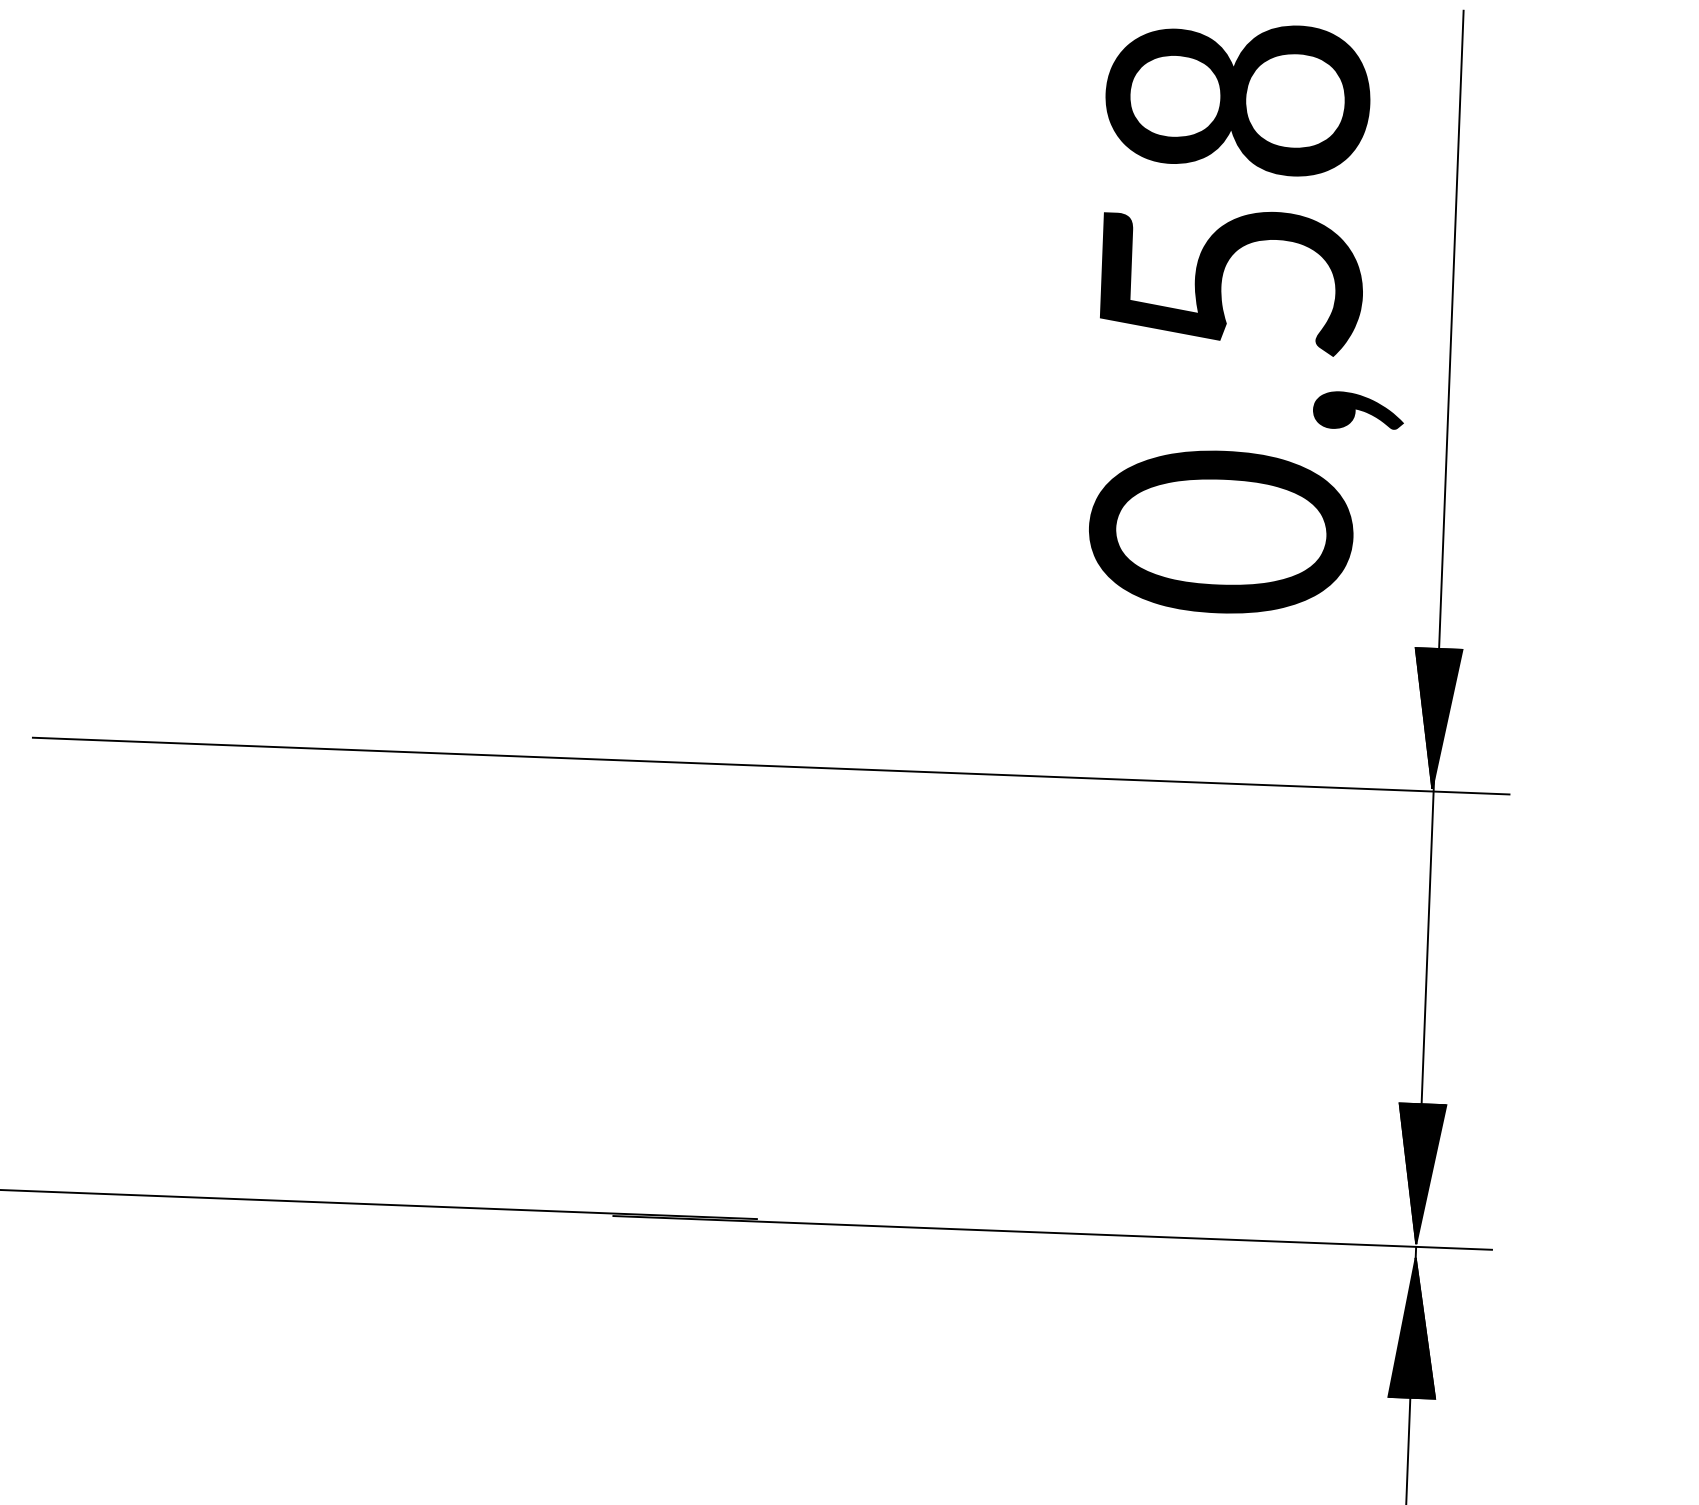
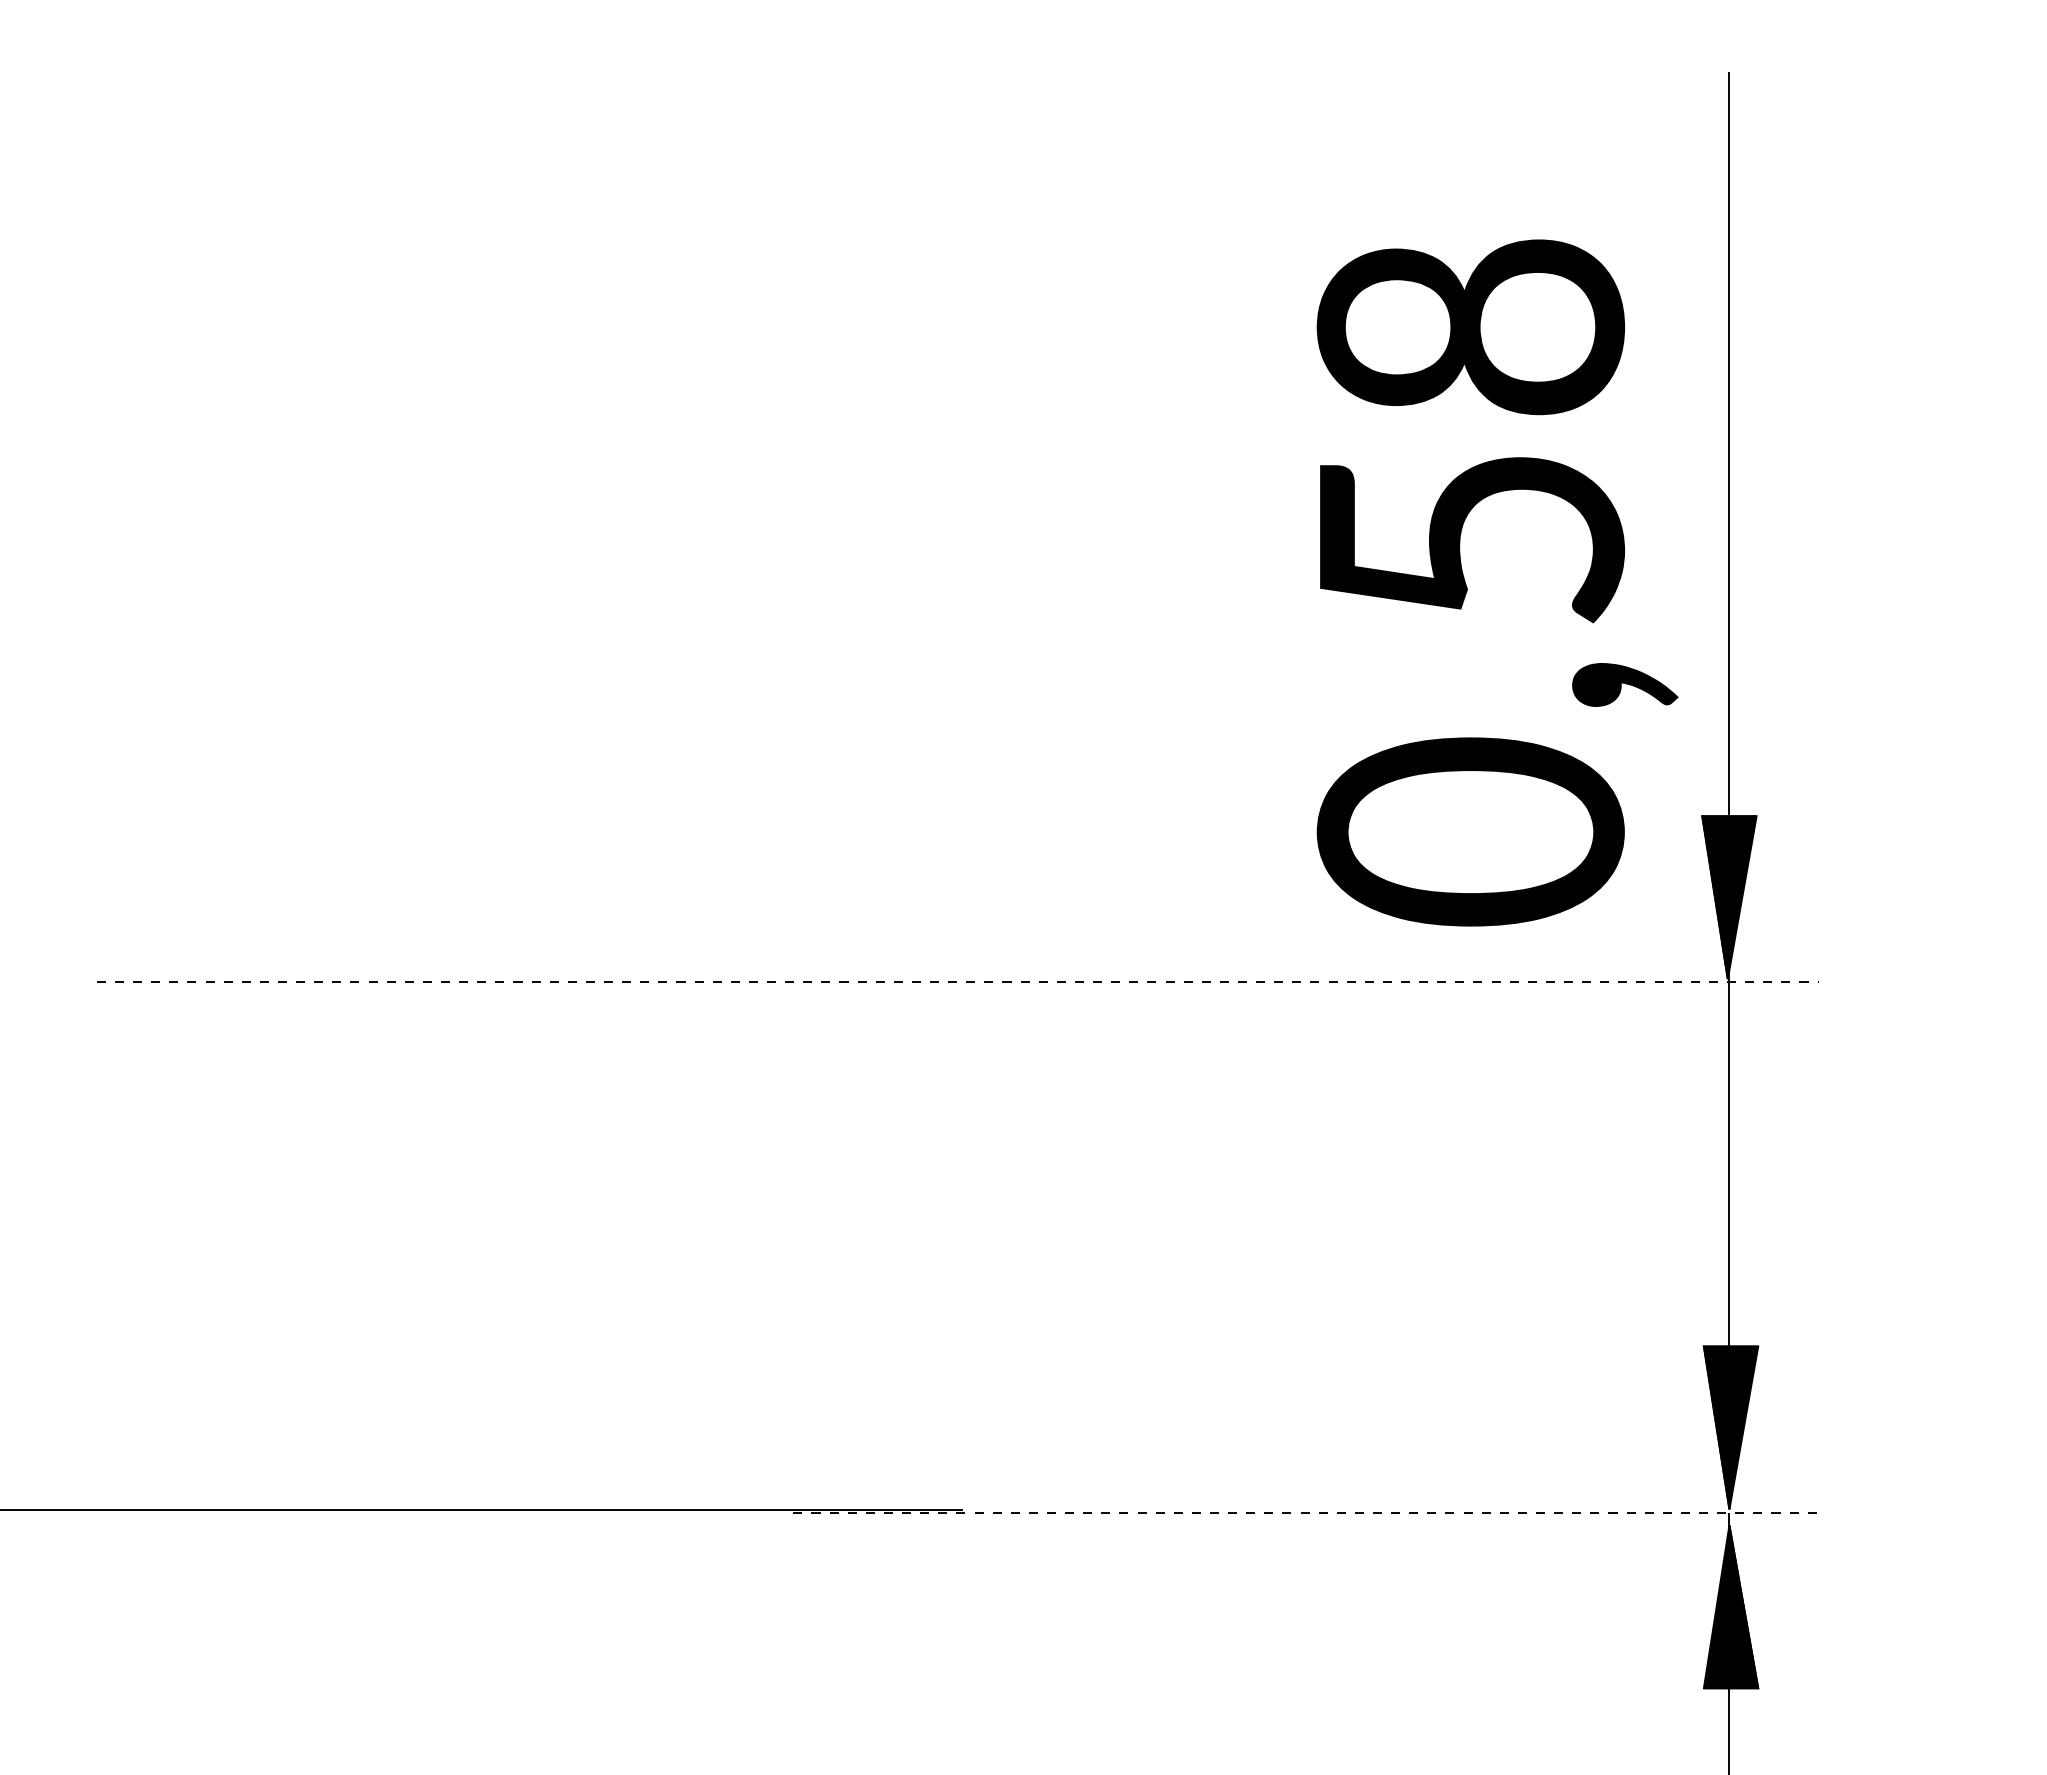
text: (1252, 318) -> (1497, 582), moved
line: (771, 766) -> (958, 982), solid -> dashed
line: (1053, 1232) -> (1306, 1512), solid -> dashed

